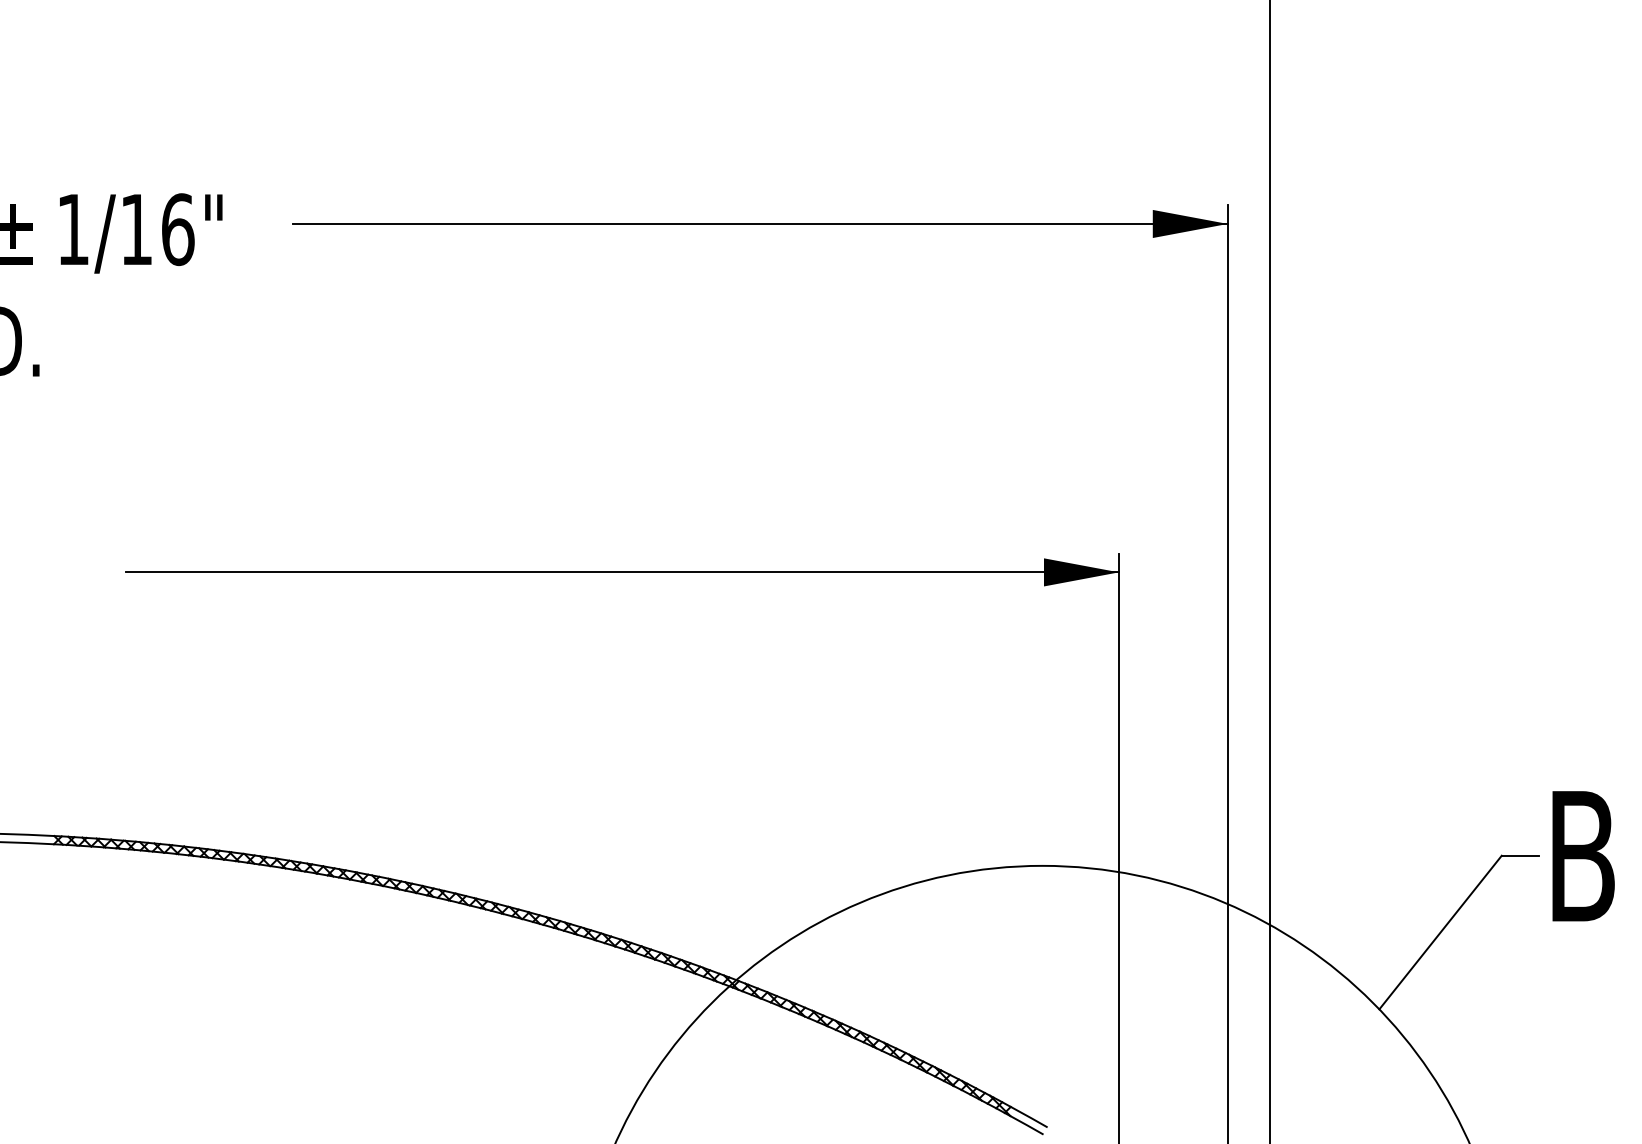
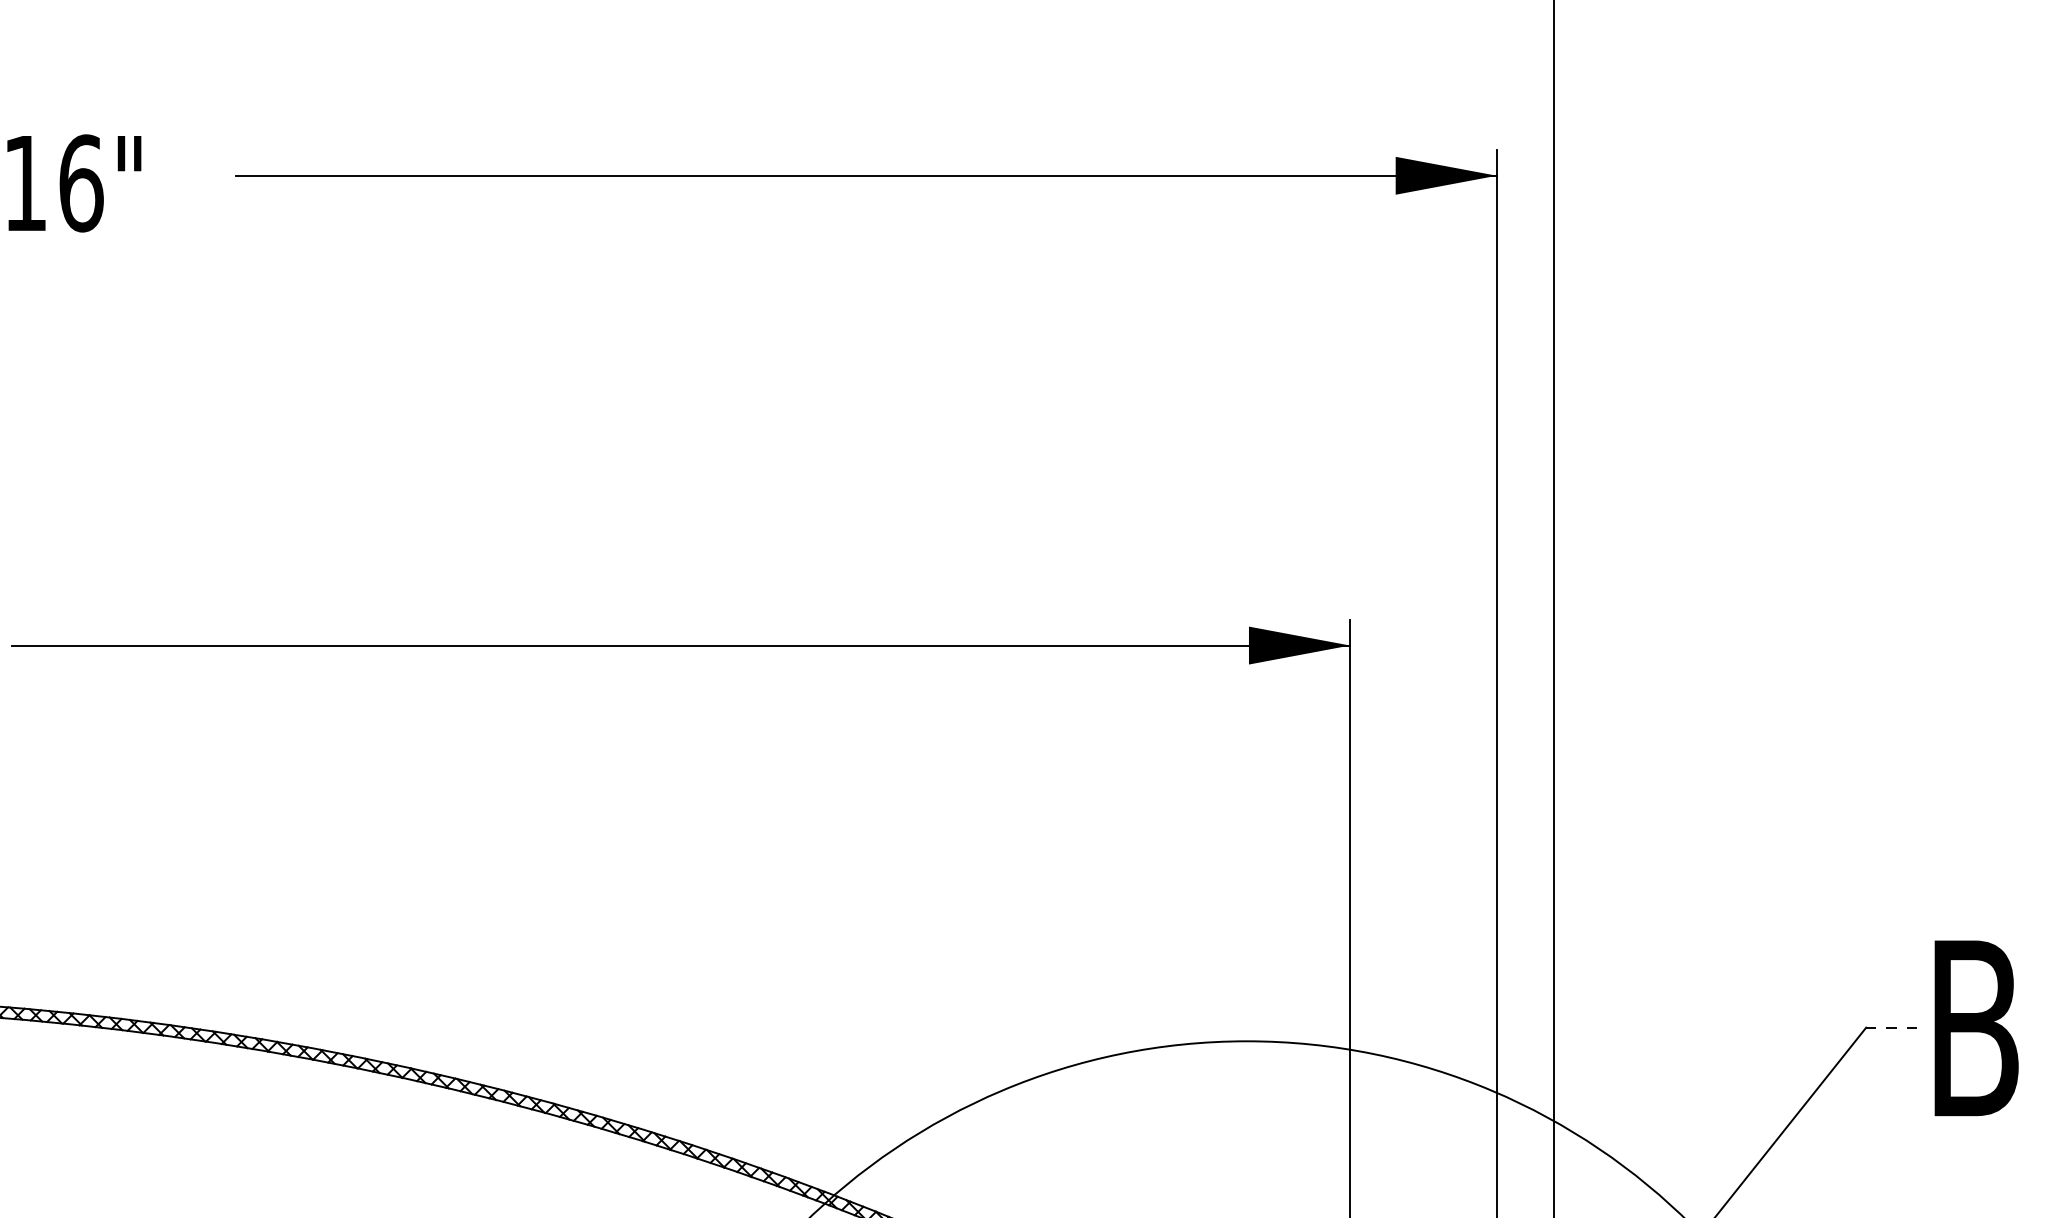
line: (1520, 855) -> (1891, 1027), solid -> dashed

